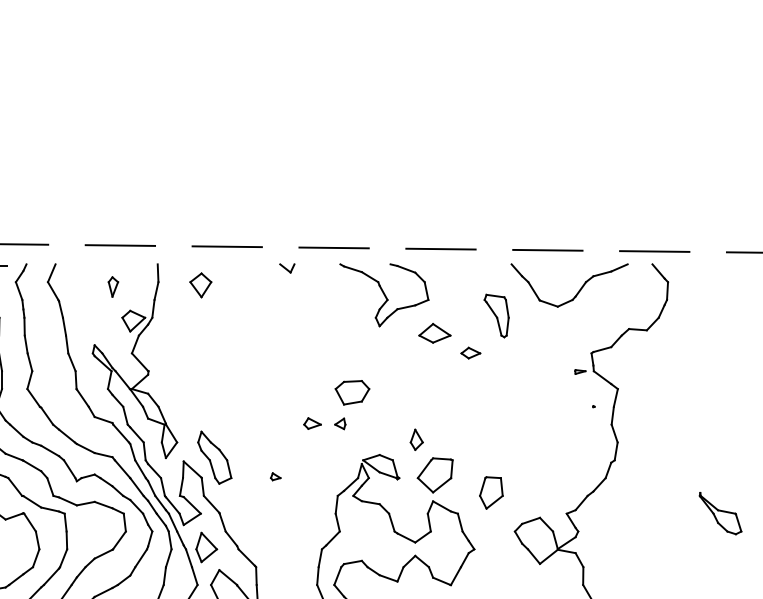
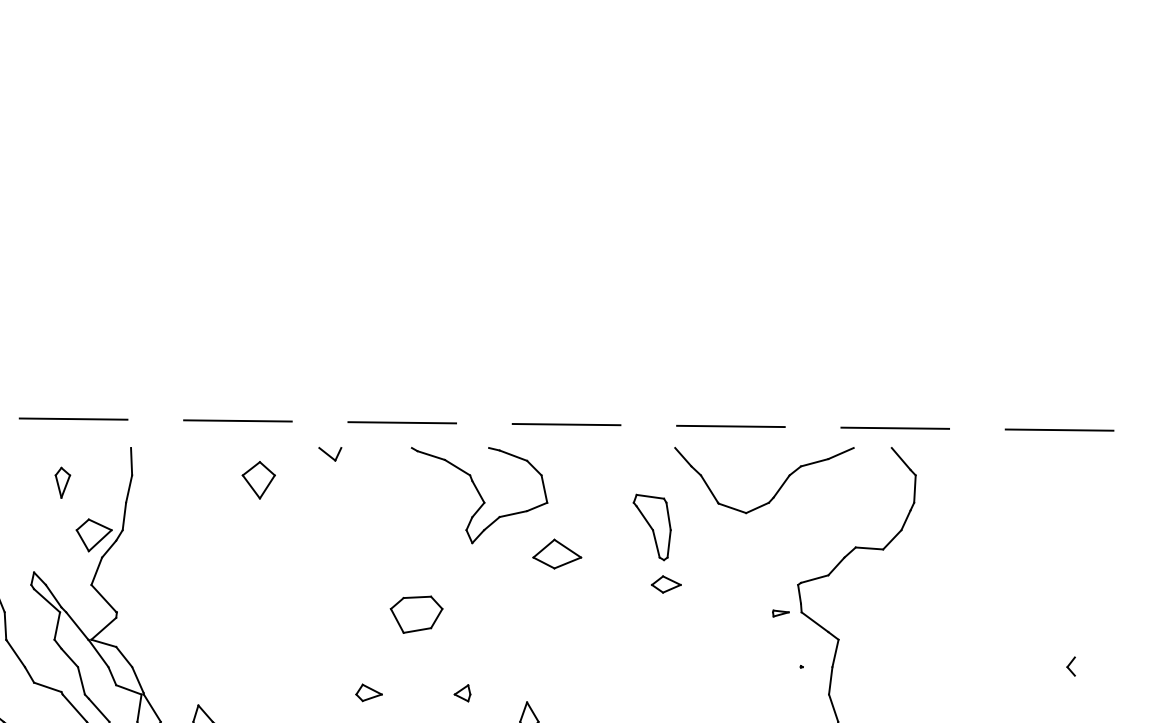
part: (200, 285) -> (258, 480), moved
part: (470, 352) -> (665, 583), moved
part: (352, 392) -> (416, 614), moved
part: (340, 423) -> (462, 692), moved

